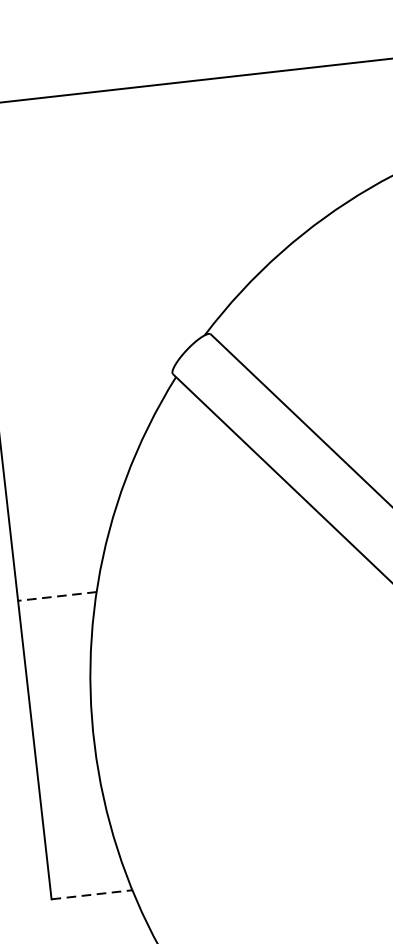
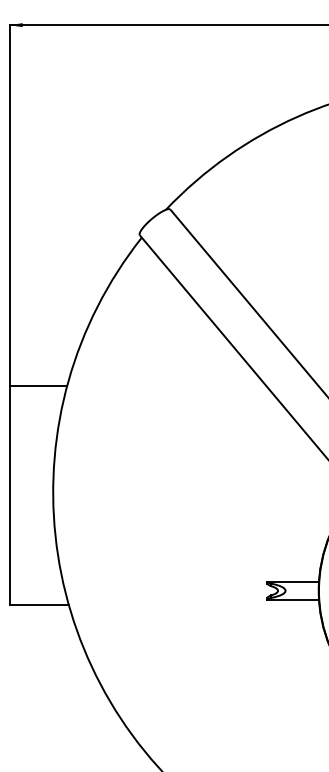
line: (57, 596) -> (38, 386), dashed -> solid
line: (92, 894) -> (39, 604), dashed -> solid

